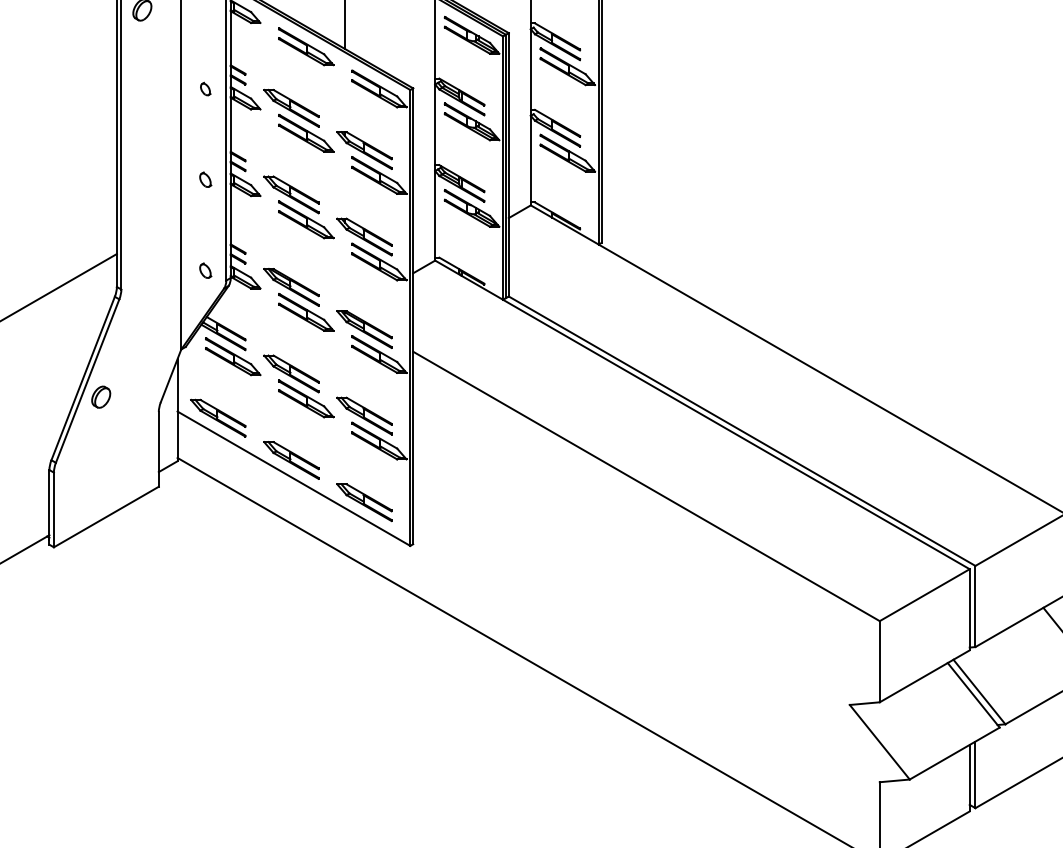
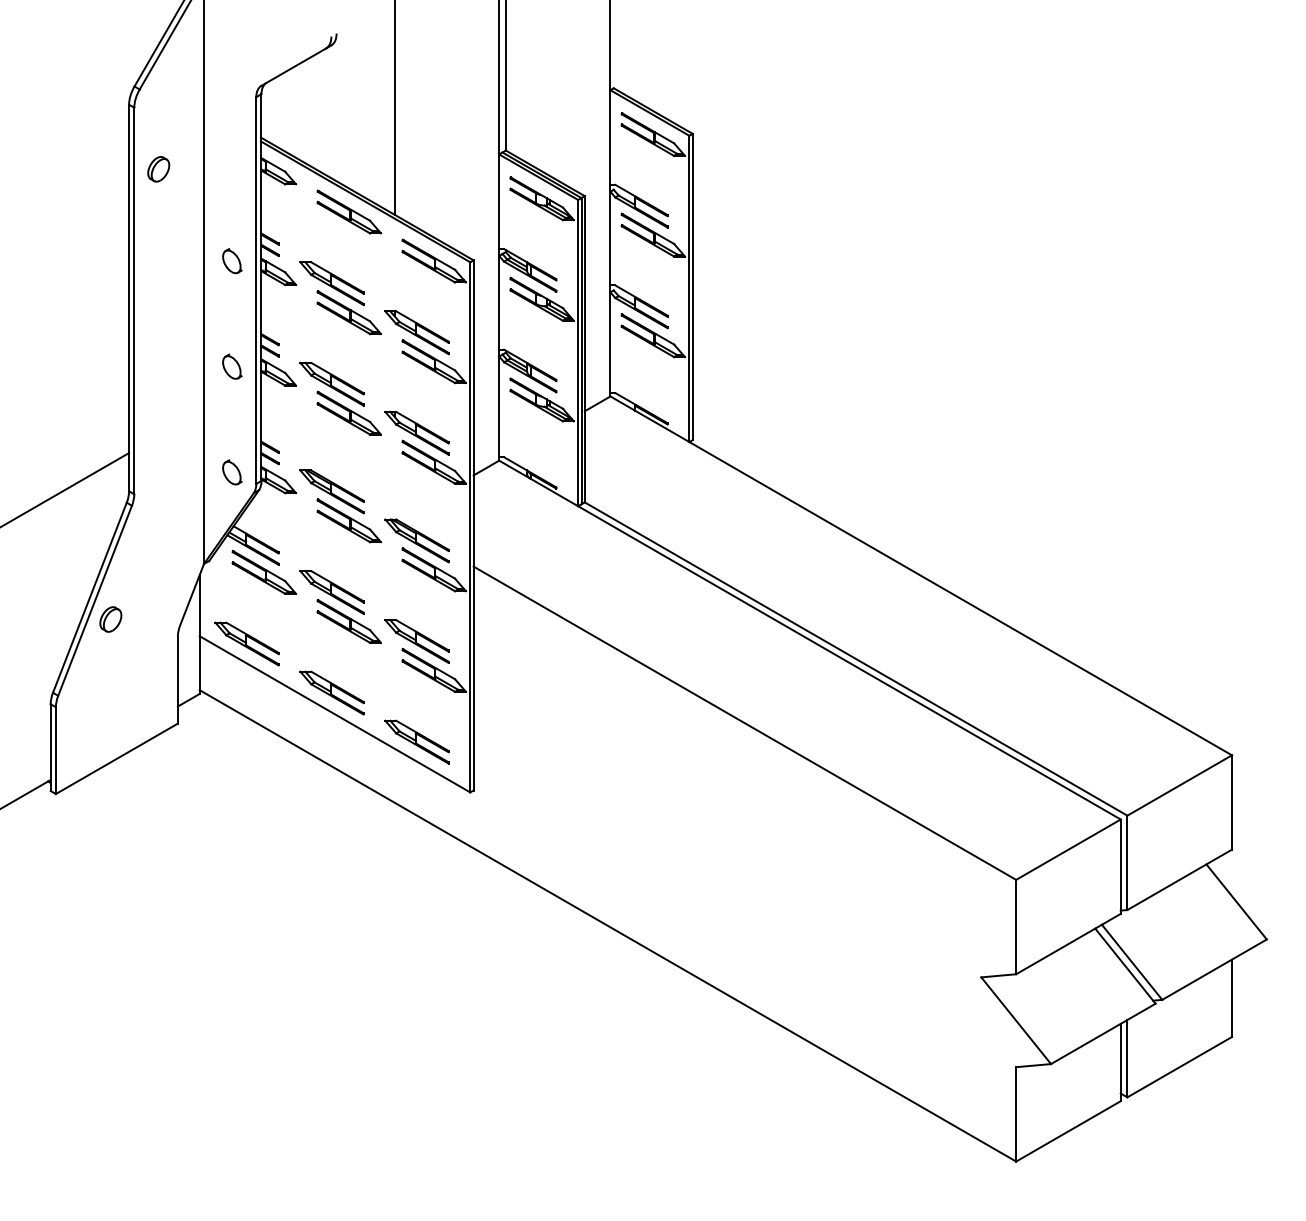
part: (205, 89) -> (232, 261), size x1.67
part: (205, 179) -> (232, 366), size x1.43
part: (205, 270) -> (232, 472), size x1.43

